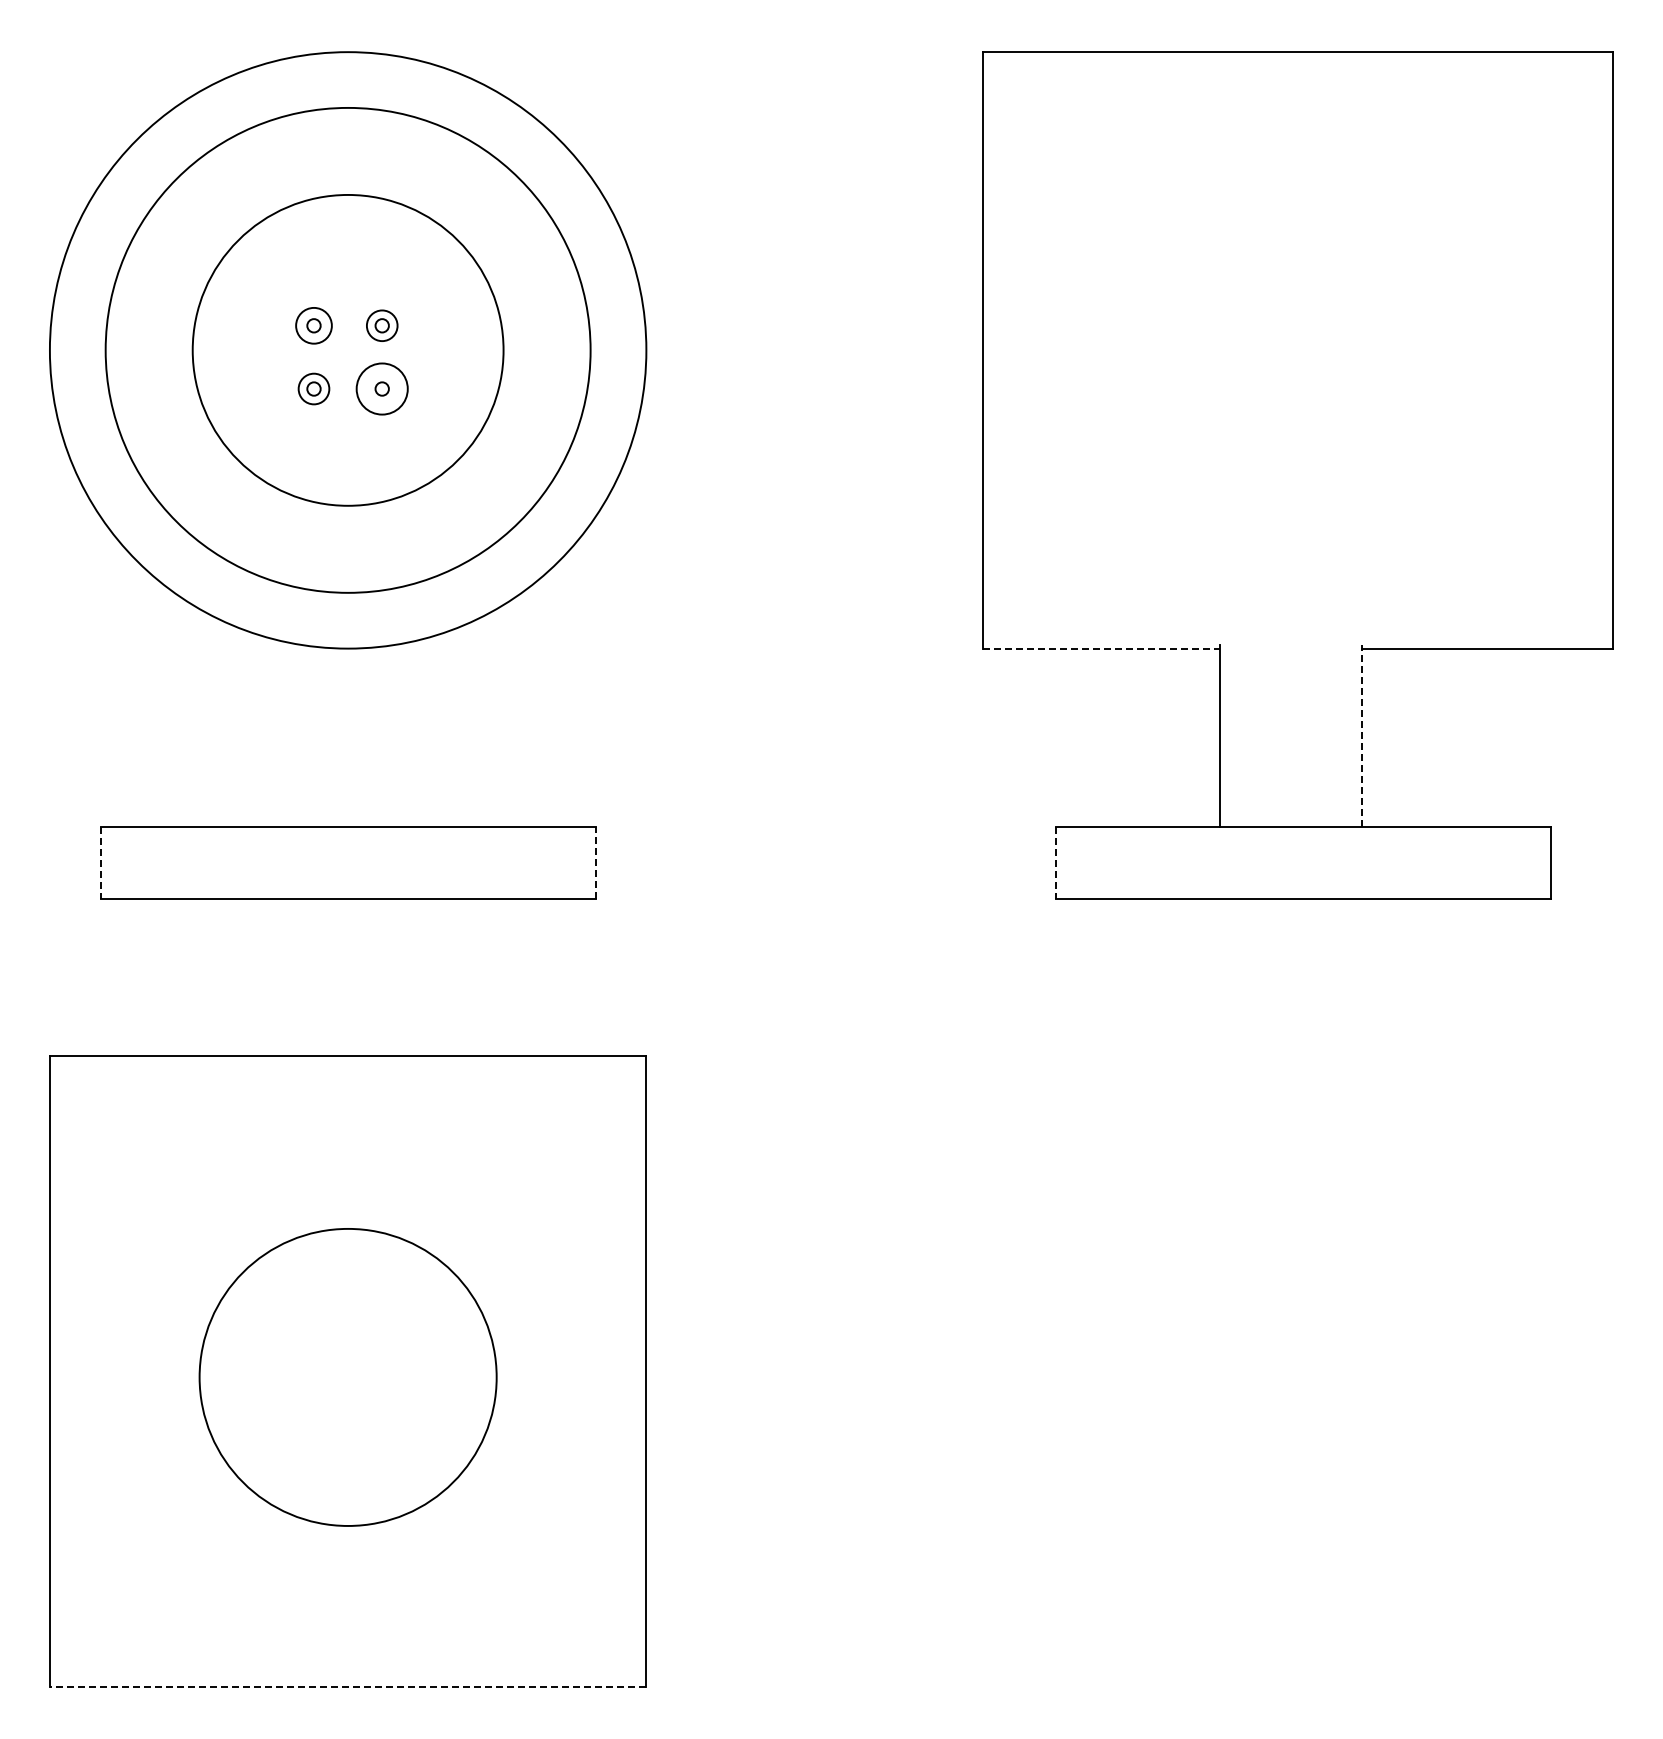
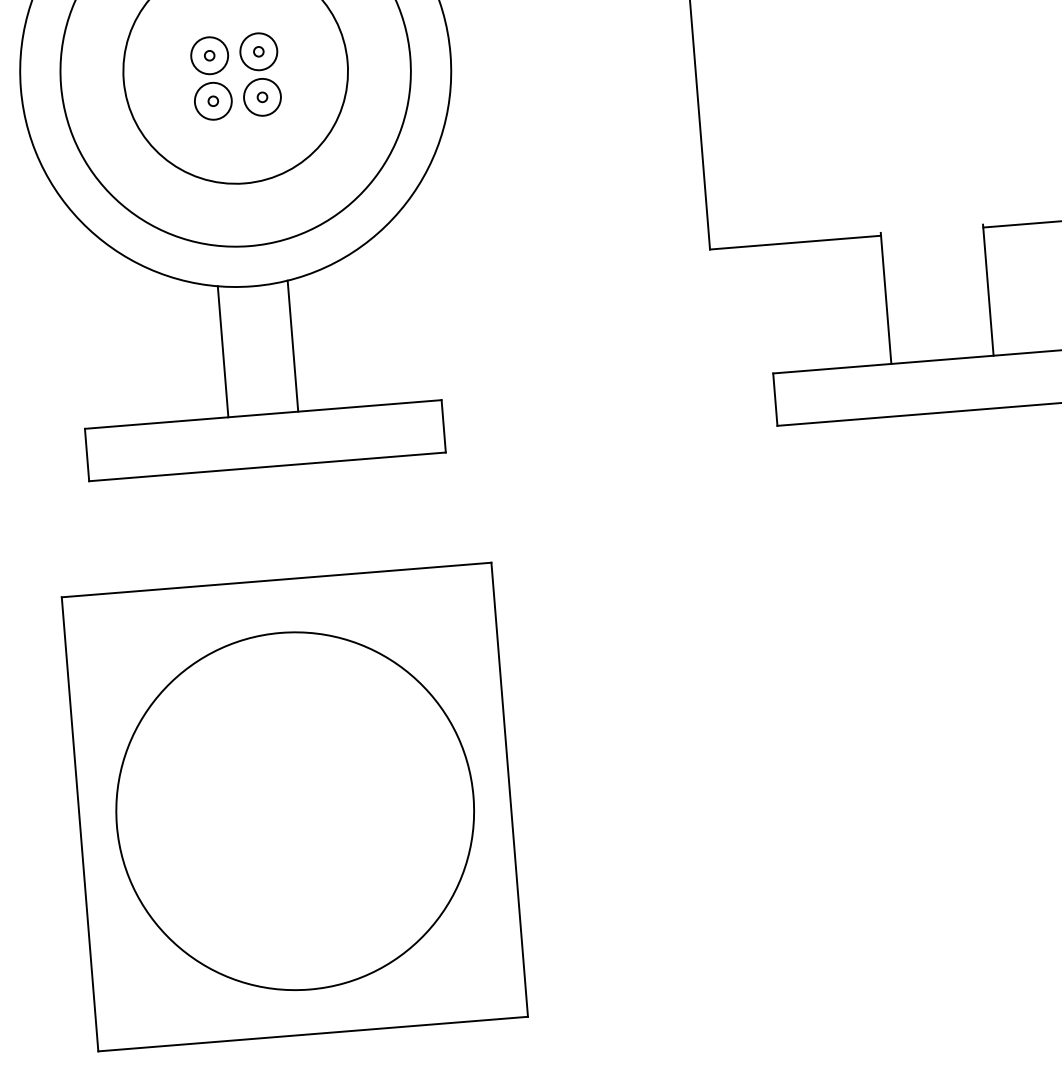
circle: (313, 325) -> (209, 55), size x1.43
circle: (381, 325) -> (258, 51), size x1.67
circle: (313, 388) -> (212, 100), size x1.67
line: (1101, 648) -> (795, 242), dashed -> solid
line: (299, 735) -> (222, 351), added
line: (396, 735) -> (292, 346), added
line: (1362, 735) -> (988, 290), dashed -> solid
line: (595, 862) -> (443, 426), dashed -> solid
line: (100, 863) -> (87, 455), dashed -> solid
line: (1056, 863) -> (775, 400), dashed -> solid
circle: (347, 1377) -> (294, 811), size x1.67
line: (347, 1686) -> (312, 1033), dashed -> solid

